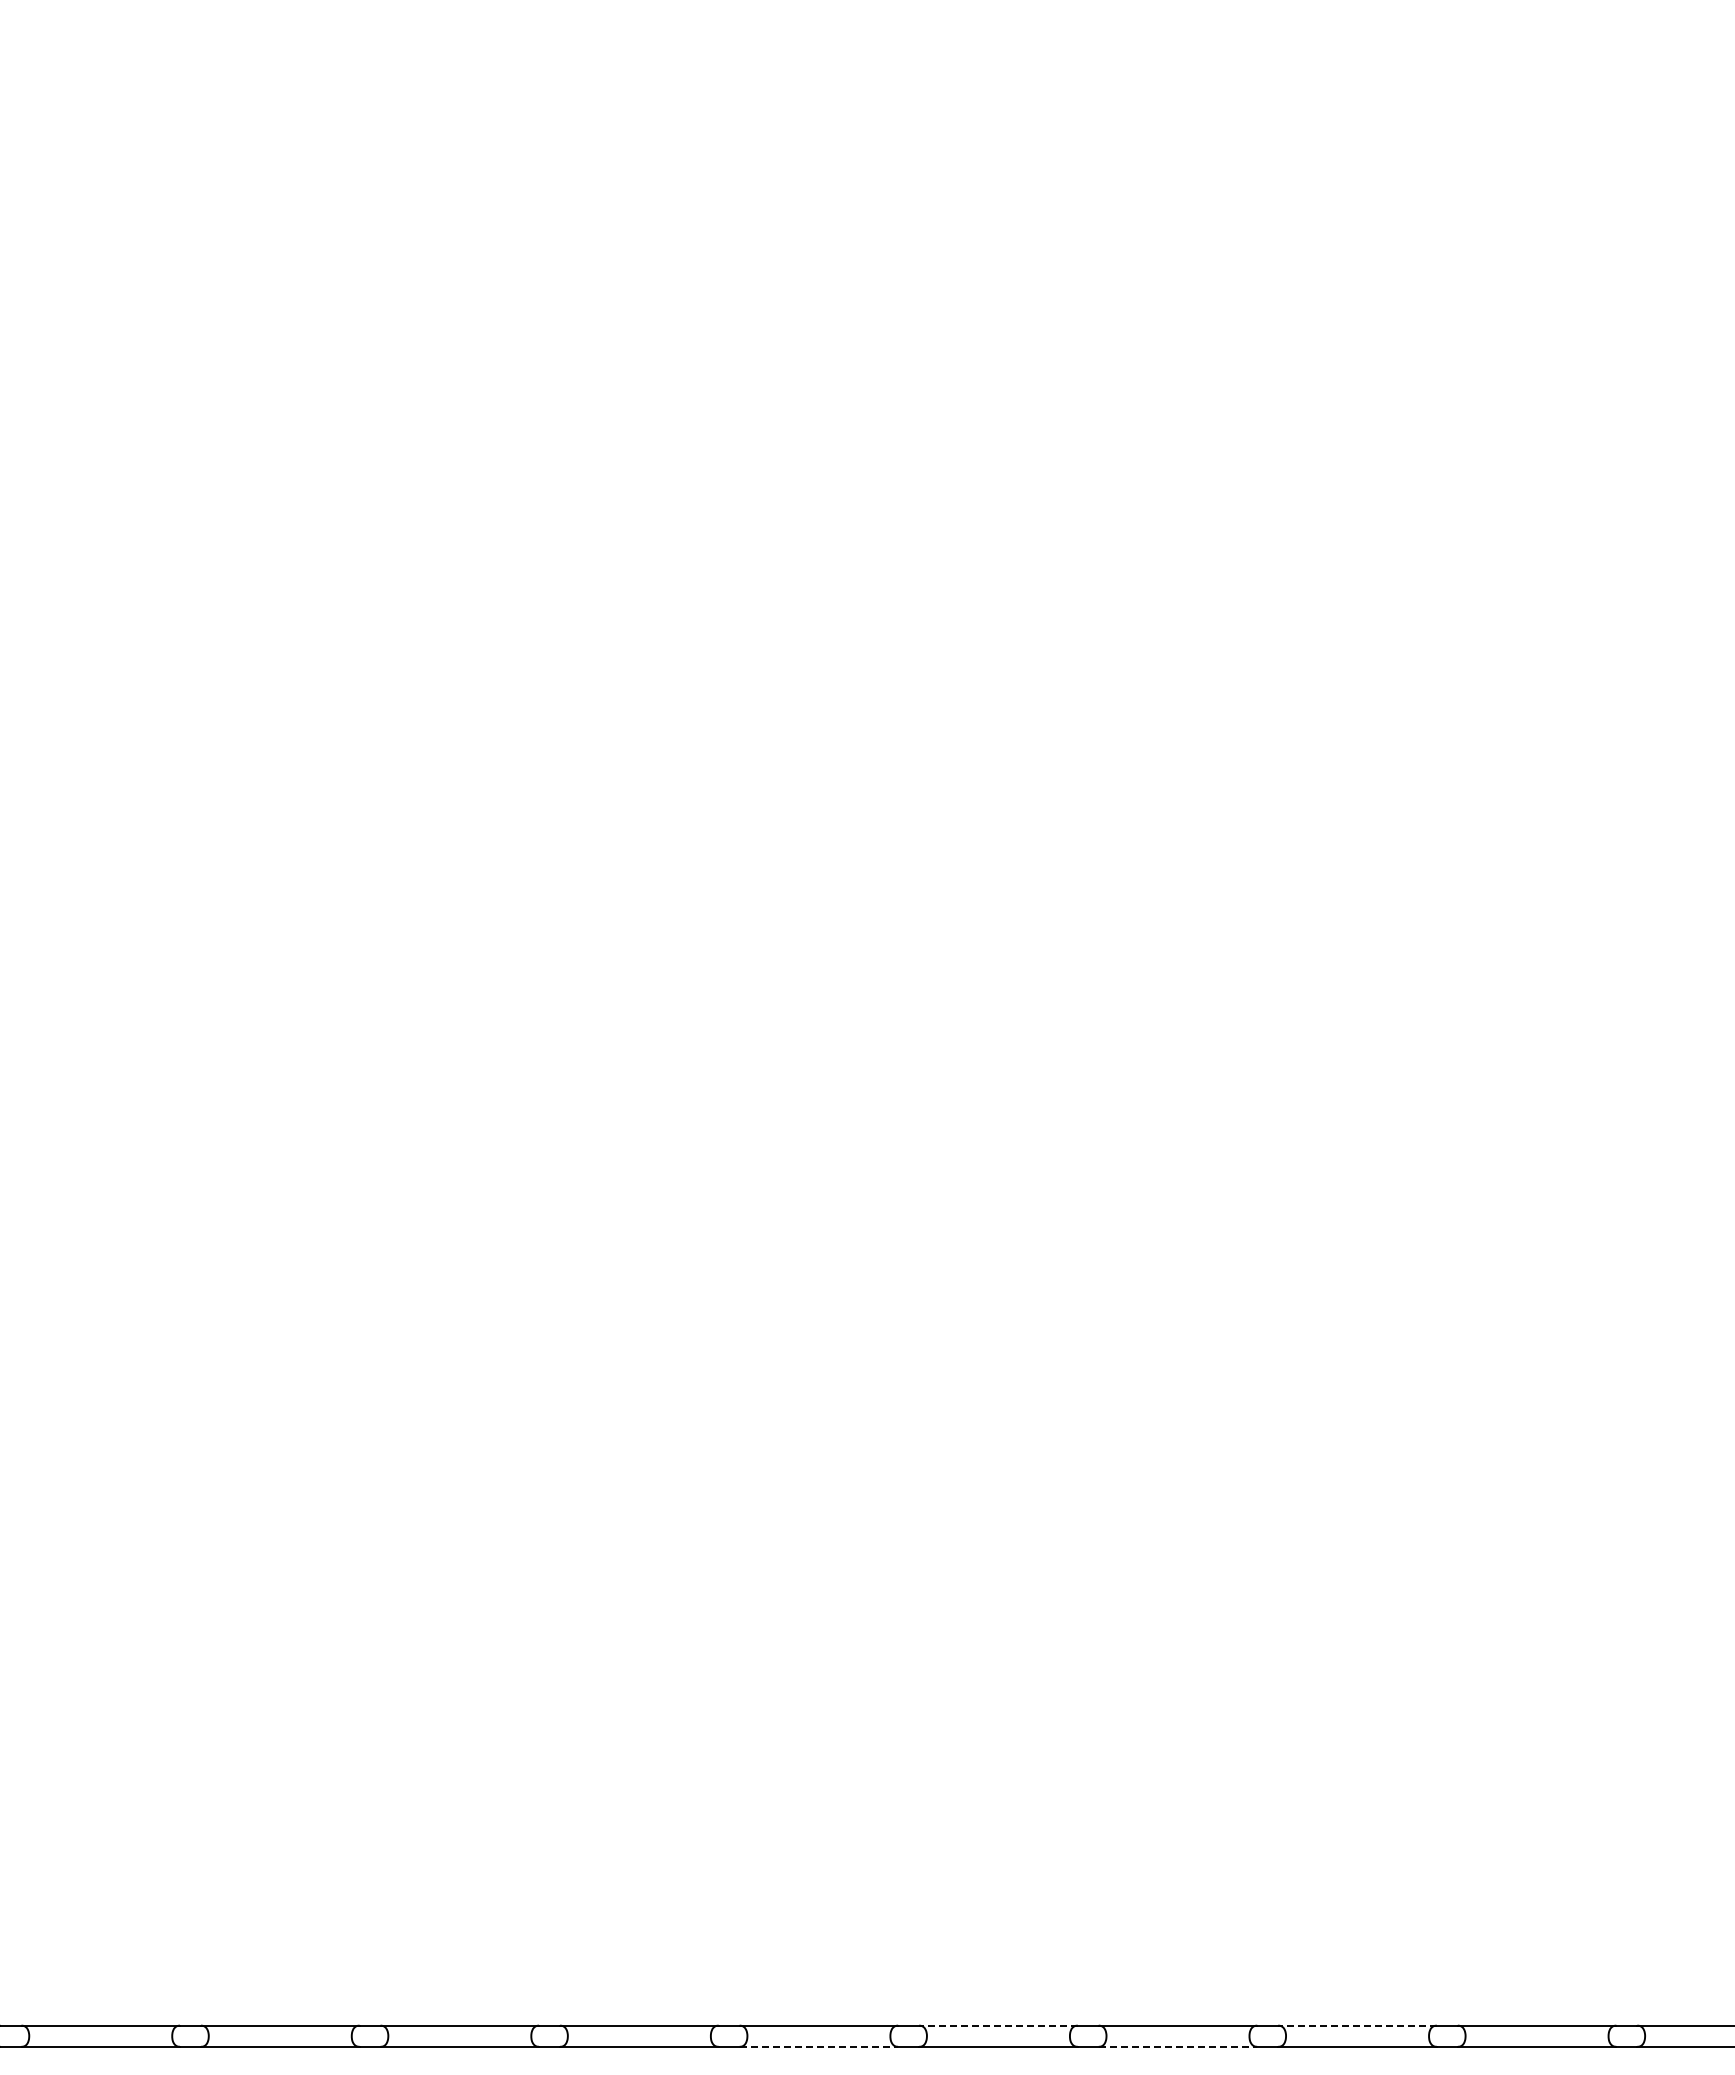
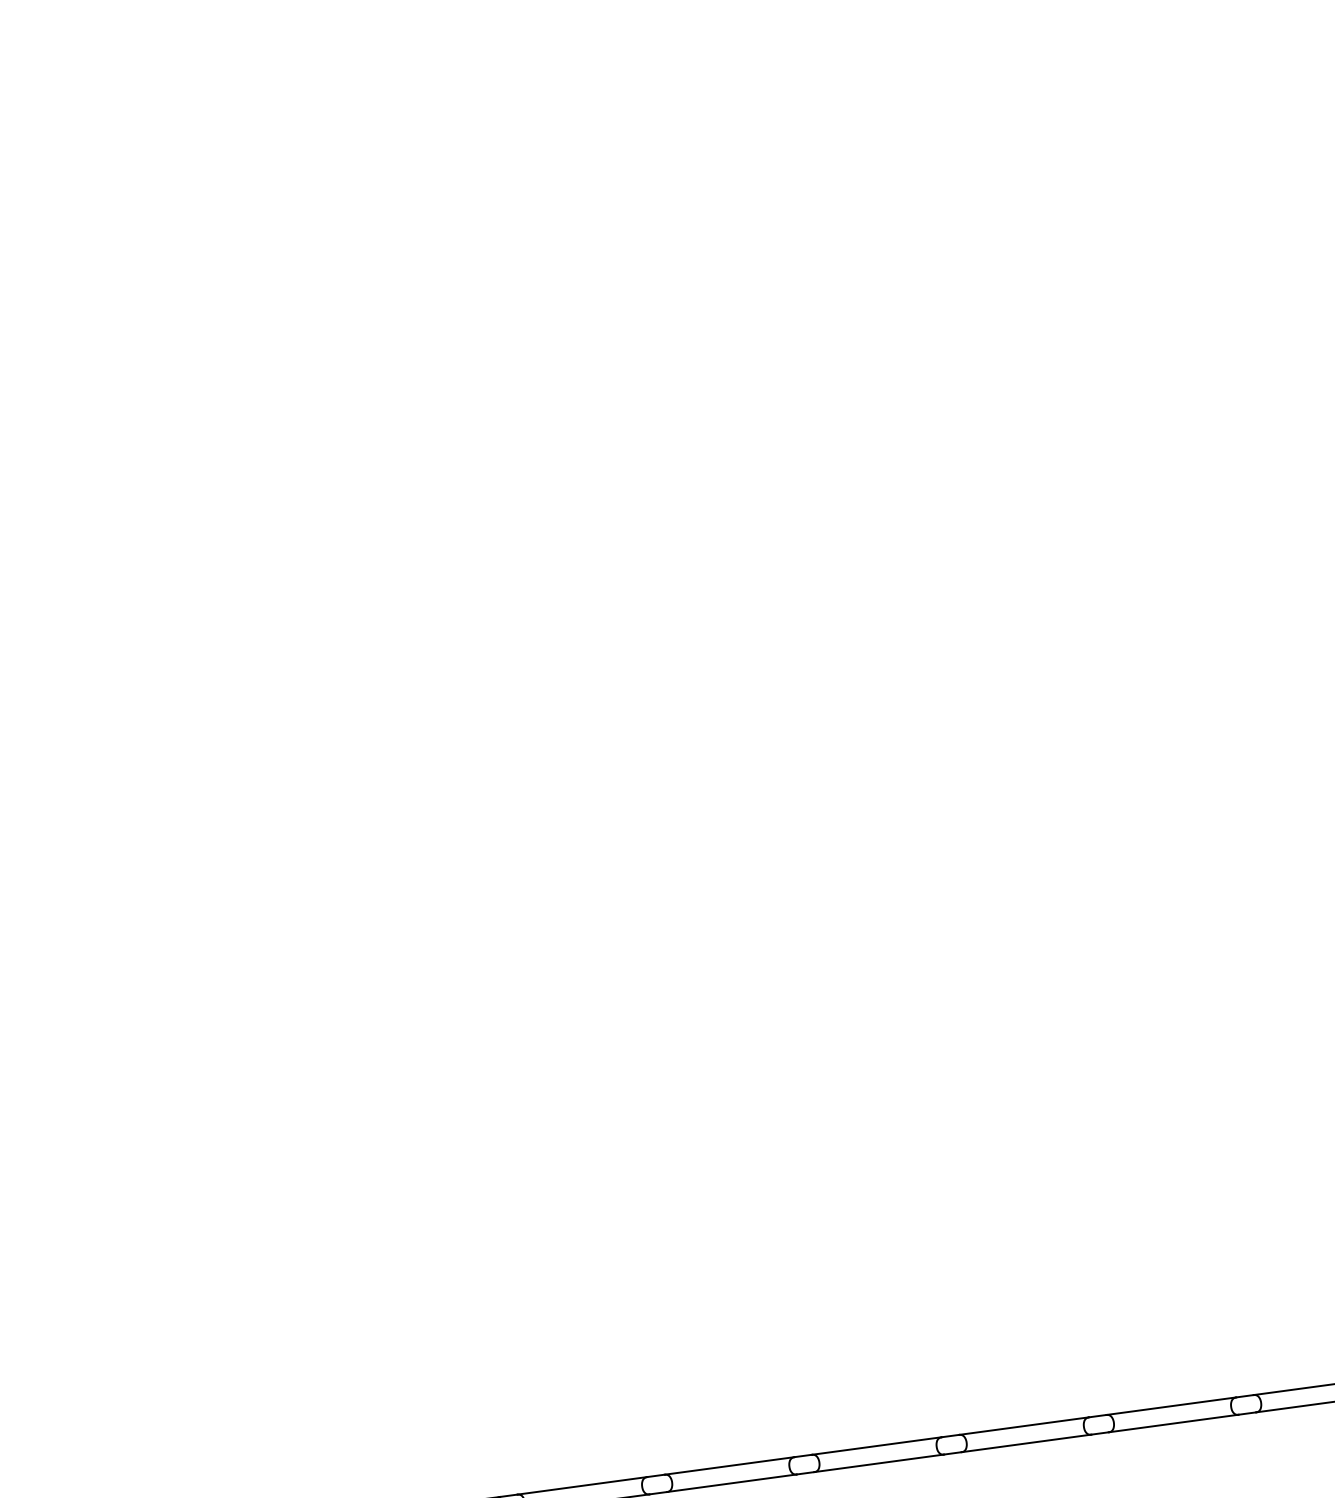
line: (997, 2025) -> (876, 1446), dashed -> solid
line: (1357, 2025) -> (1171, 1406), dashed -> solid
line: (819, 2046) -> (732, 1482), dashed -> solid
line: (1178, 2046) -> (1026, 1443), dashed -> solid

